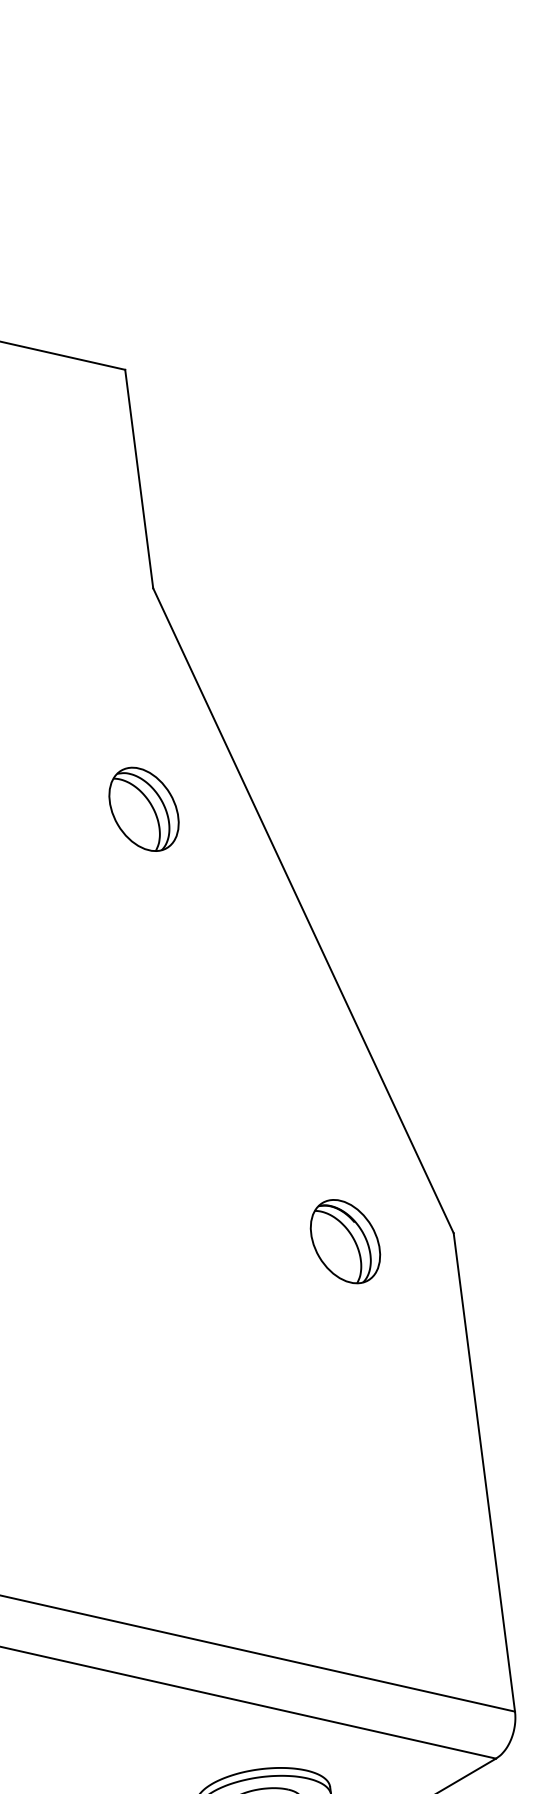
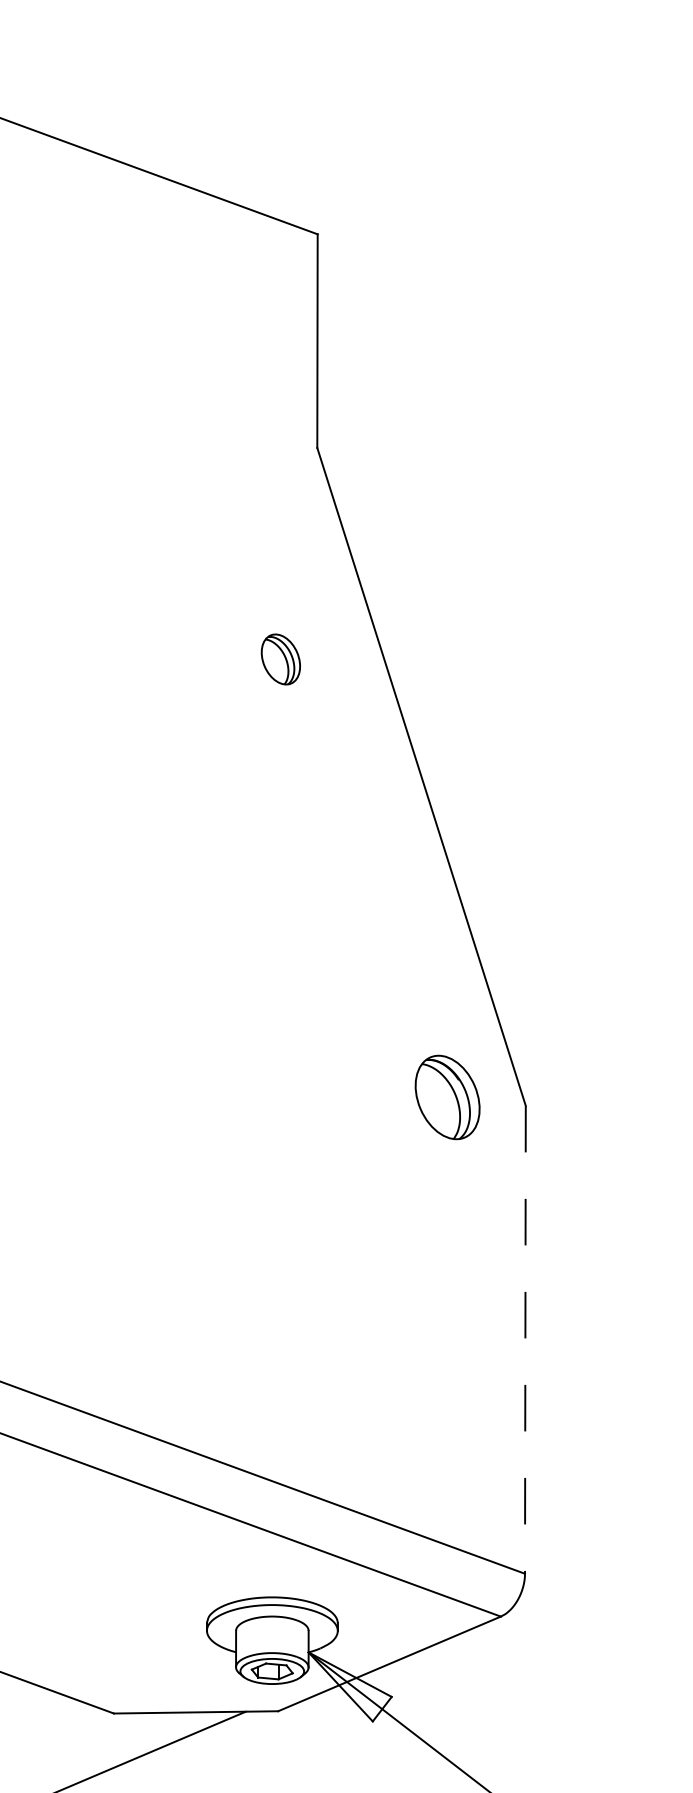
part: (143, 809) -> (280, 659), size x0.6
part: (345, 1241) -> (447, 1097), moved
line: (484, 1472) -> (525, 1339), solid -> dashed

